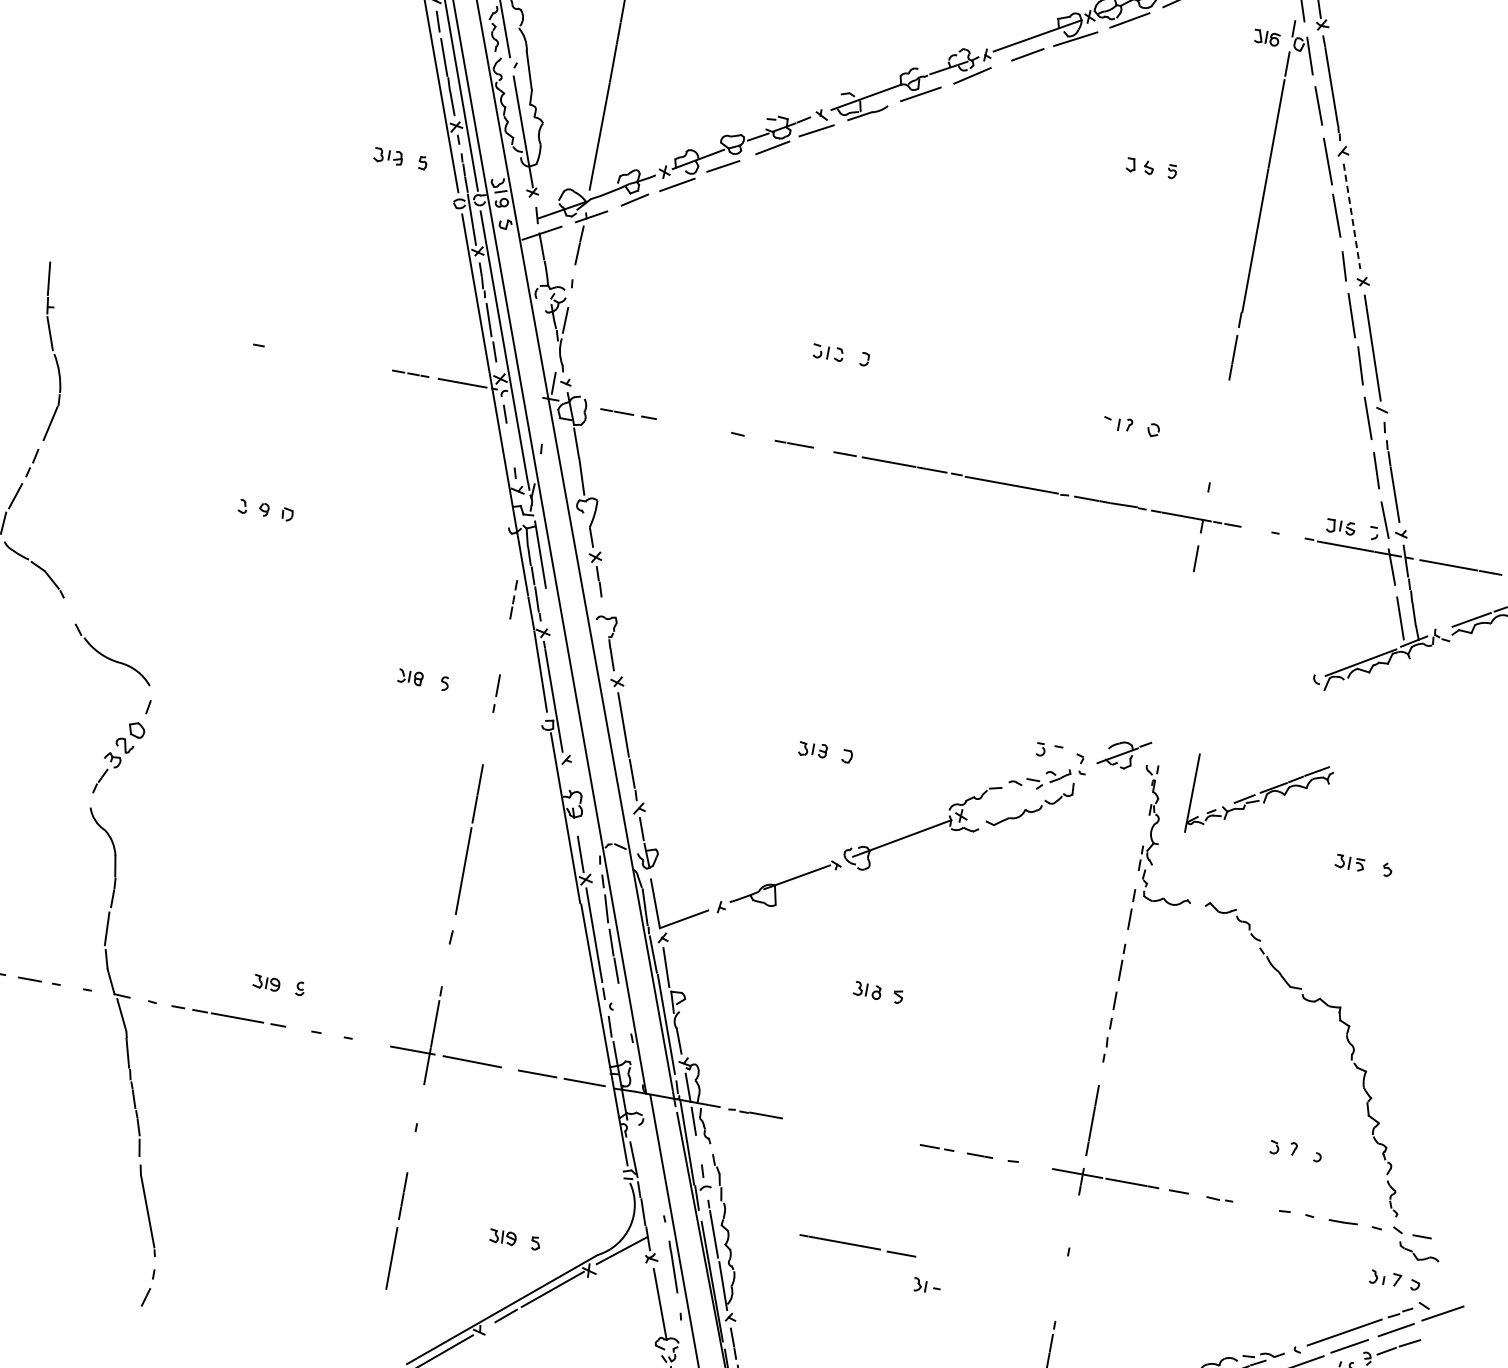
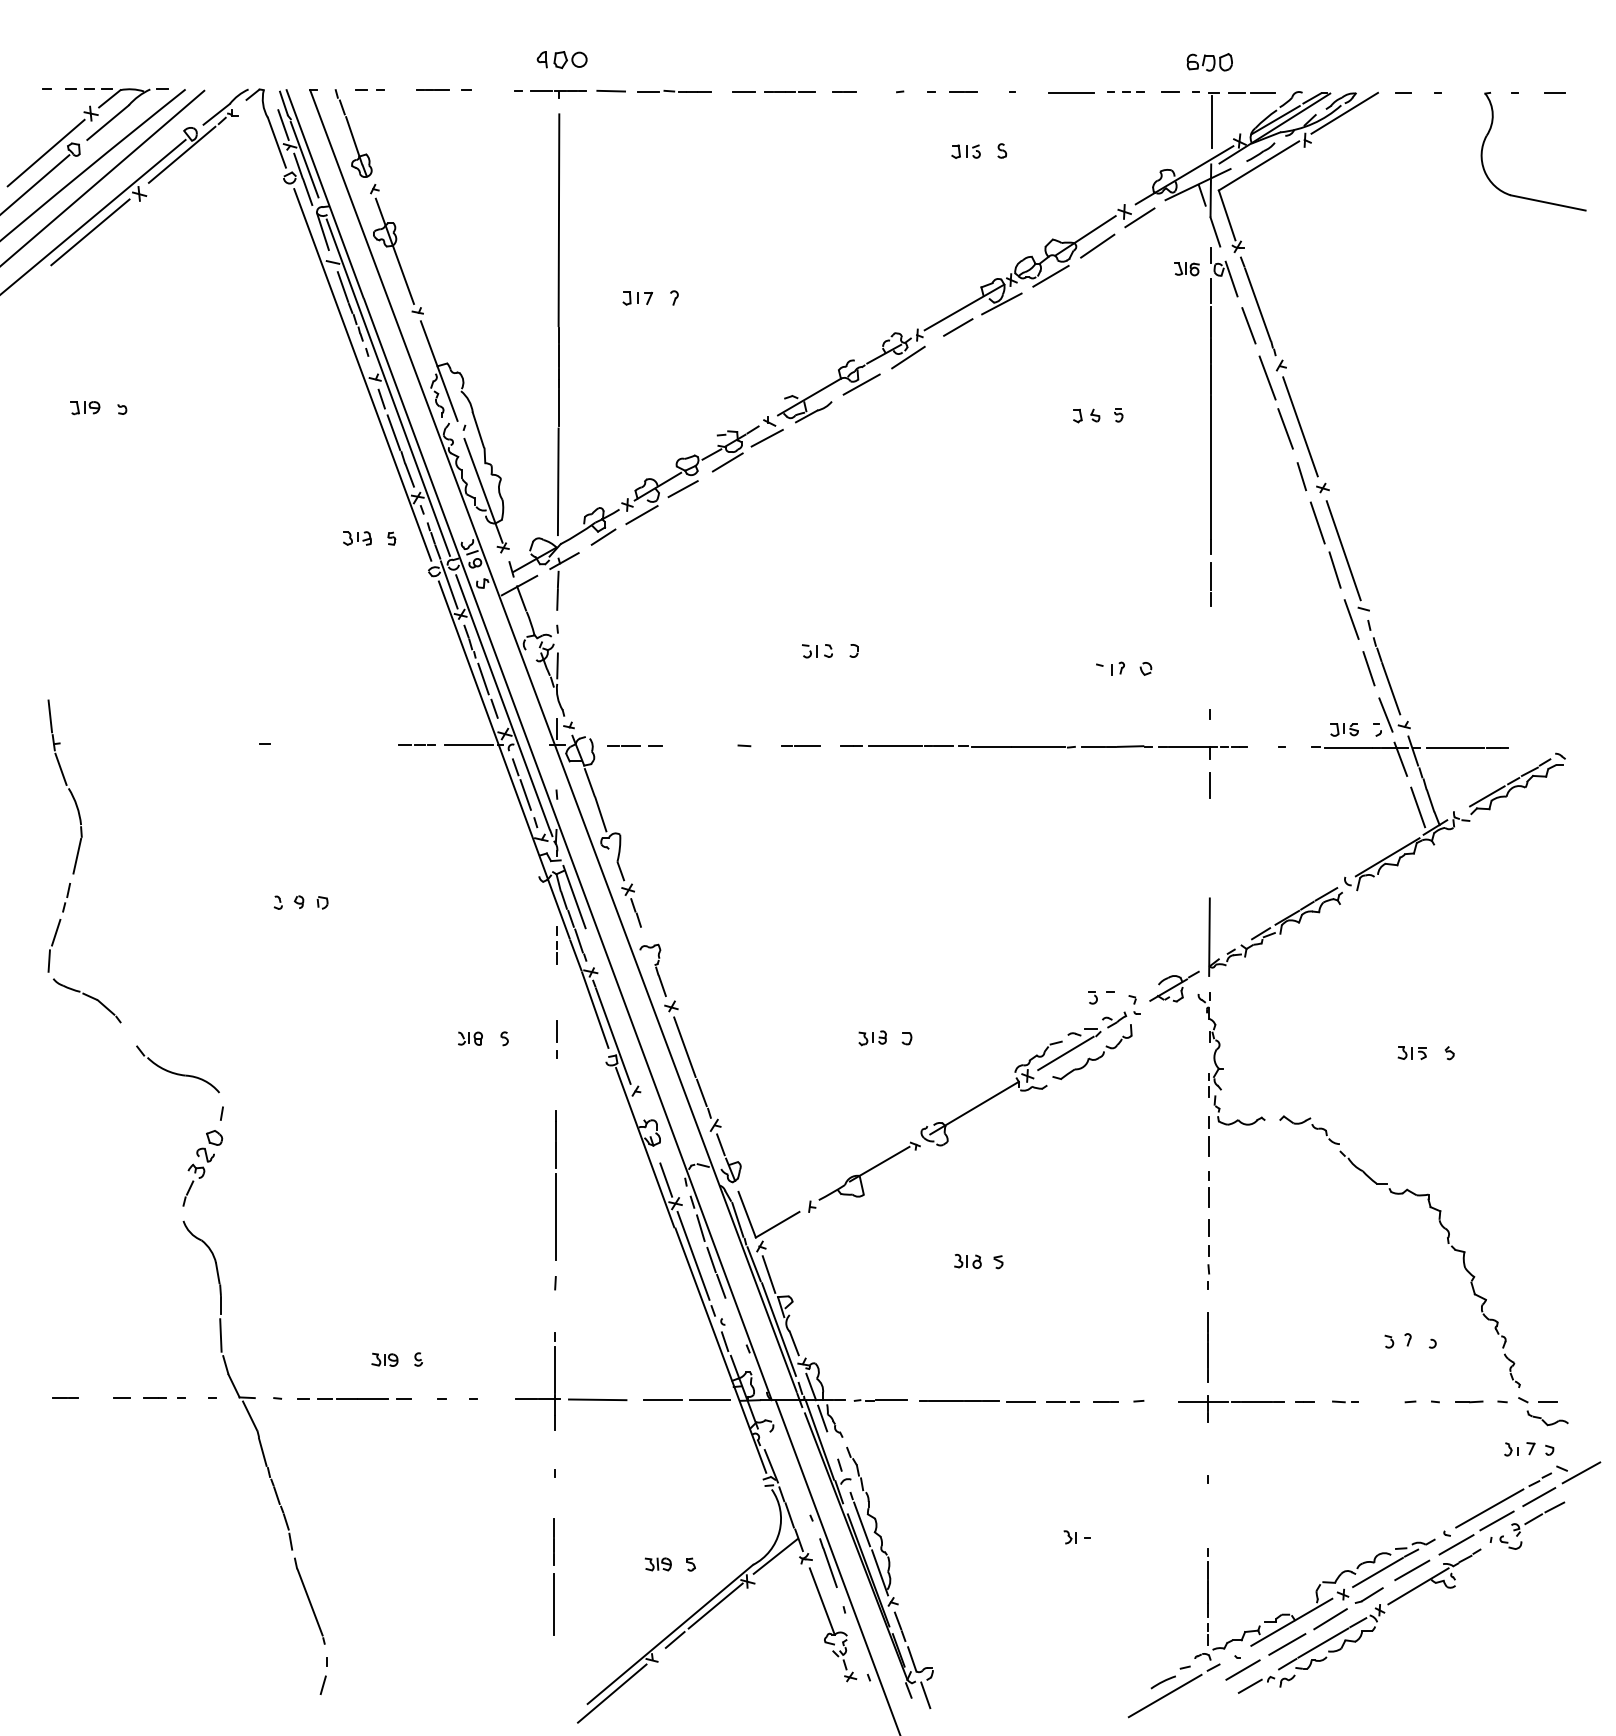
line: (1351, 217) -> (1300, 427), dashed -> solid
line: (510, 443) -> (525, 794), added
part: (1259, 799) -> (1275, 931), moved
line: (1003, 800) -> (1065, 1053), added
line: (858, 1246) -> (977, 1401), moved

